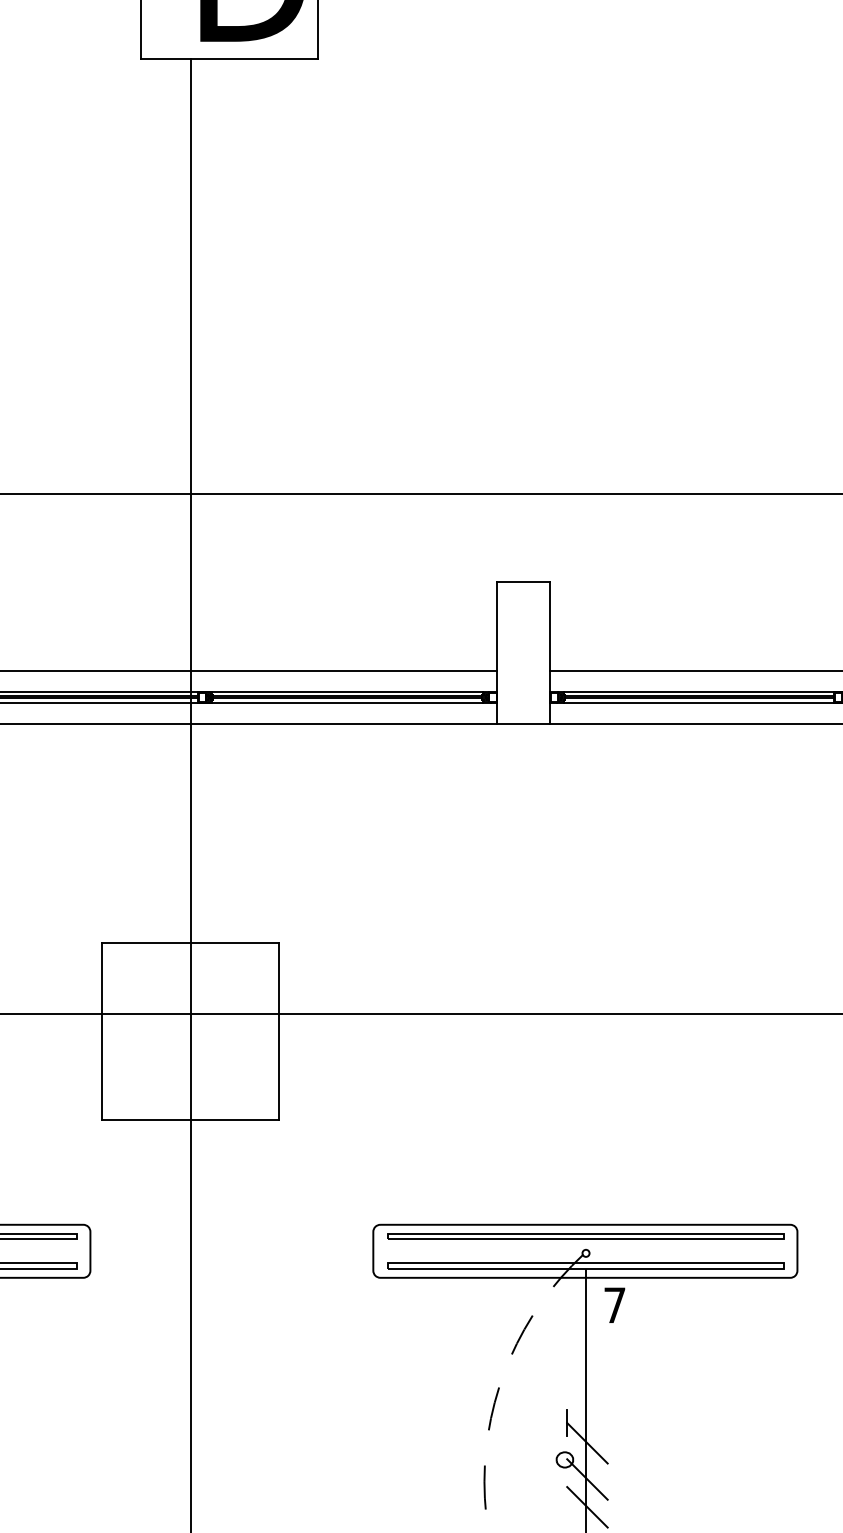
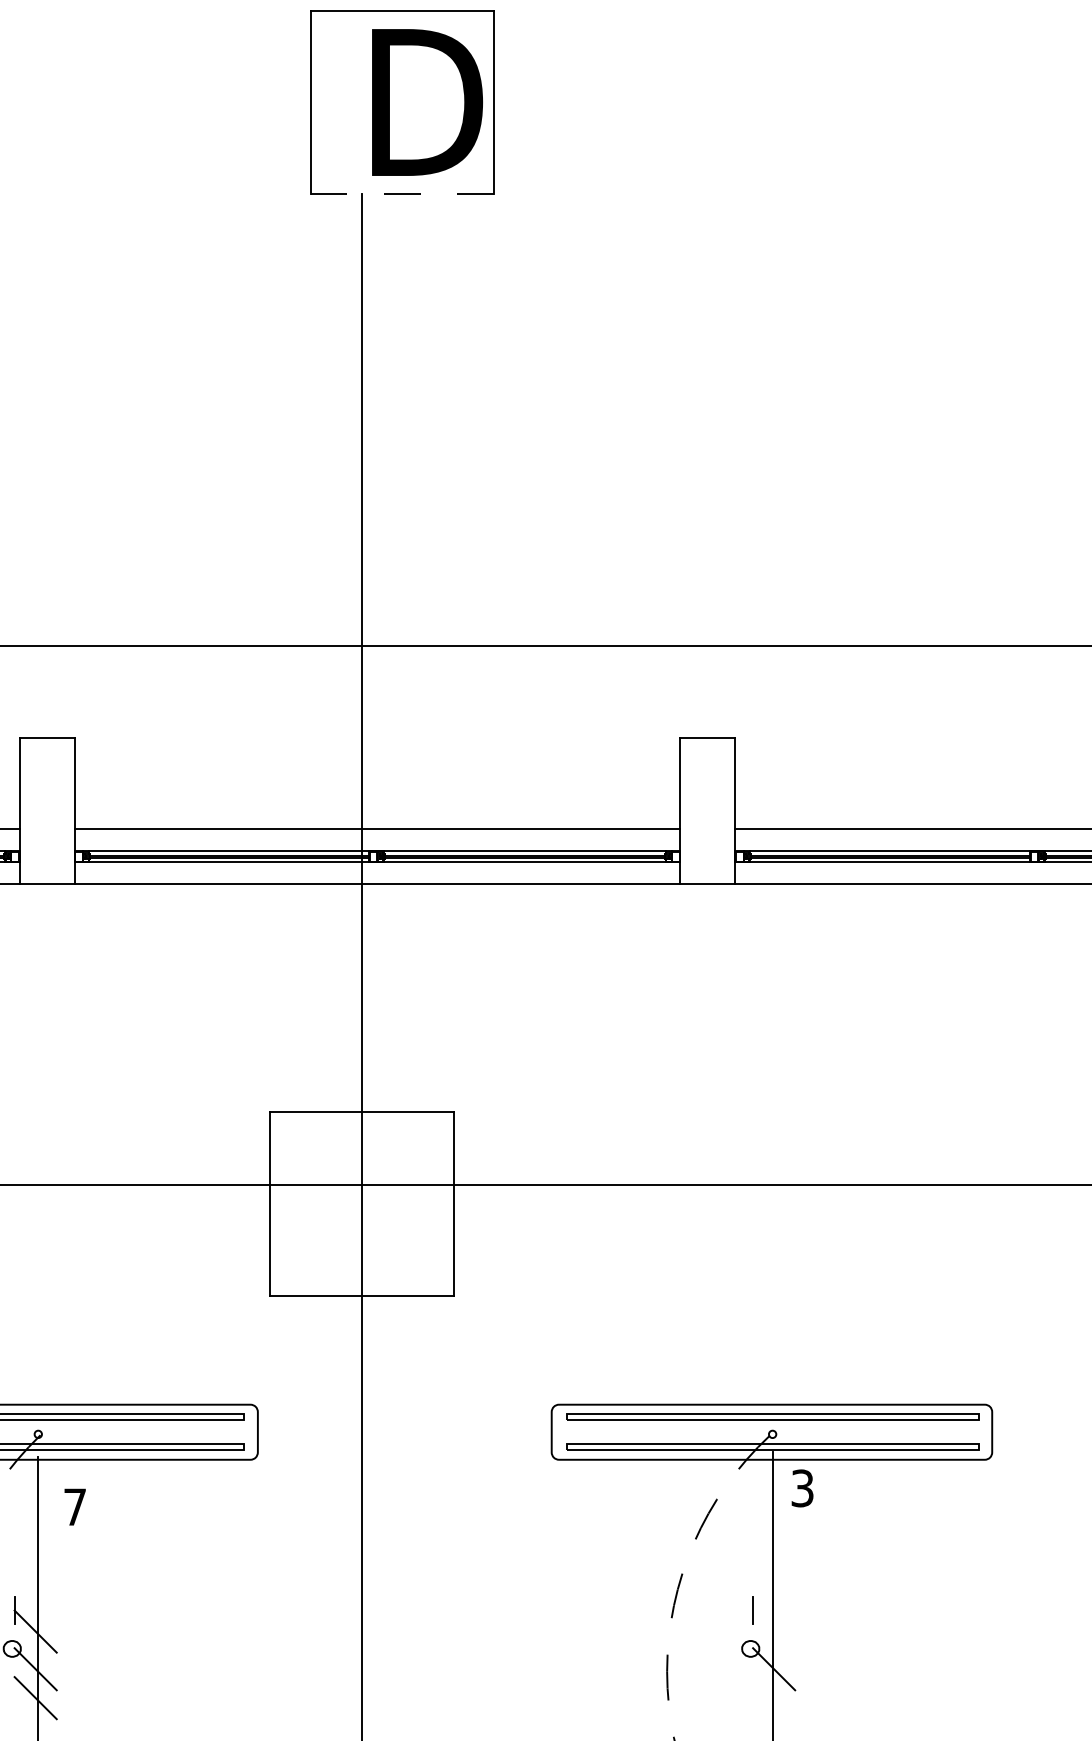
line: (229, 59) -> (402, 194), solid -> dashed
text: (614, 1305) -> (802, 1488), 7 -> 3
line: (587, 1443) -> (774, 1631), removed
line: (587, 1507) -> (774, 1698), removed

